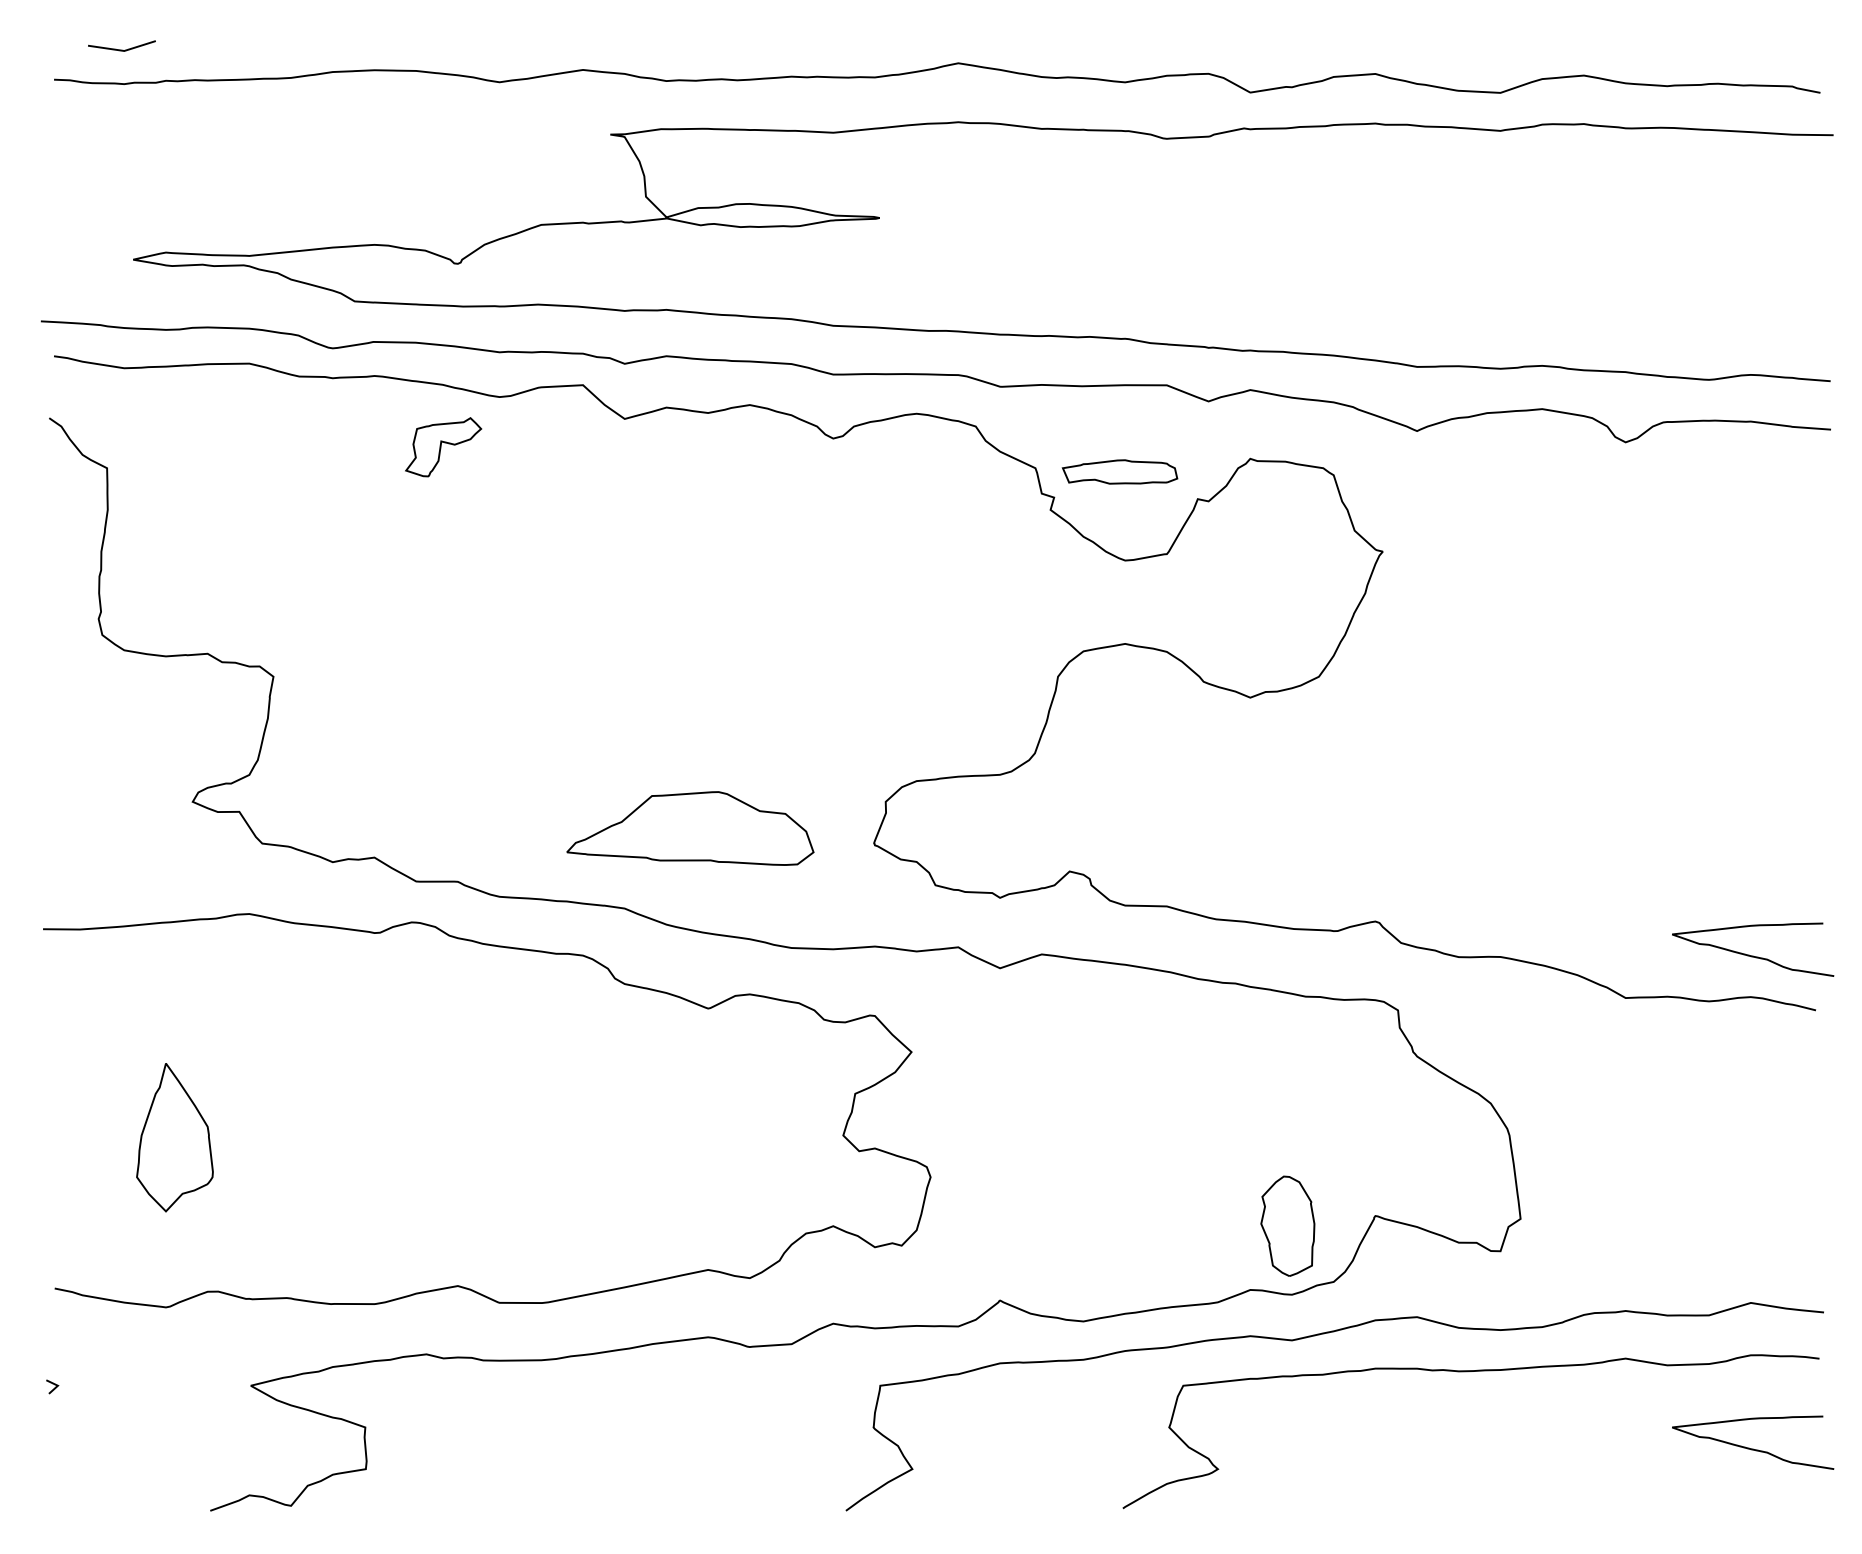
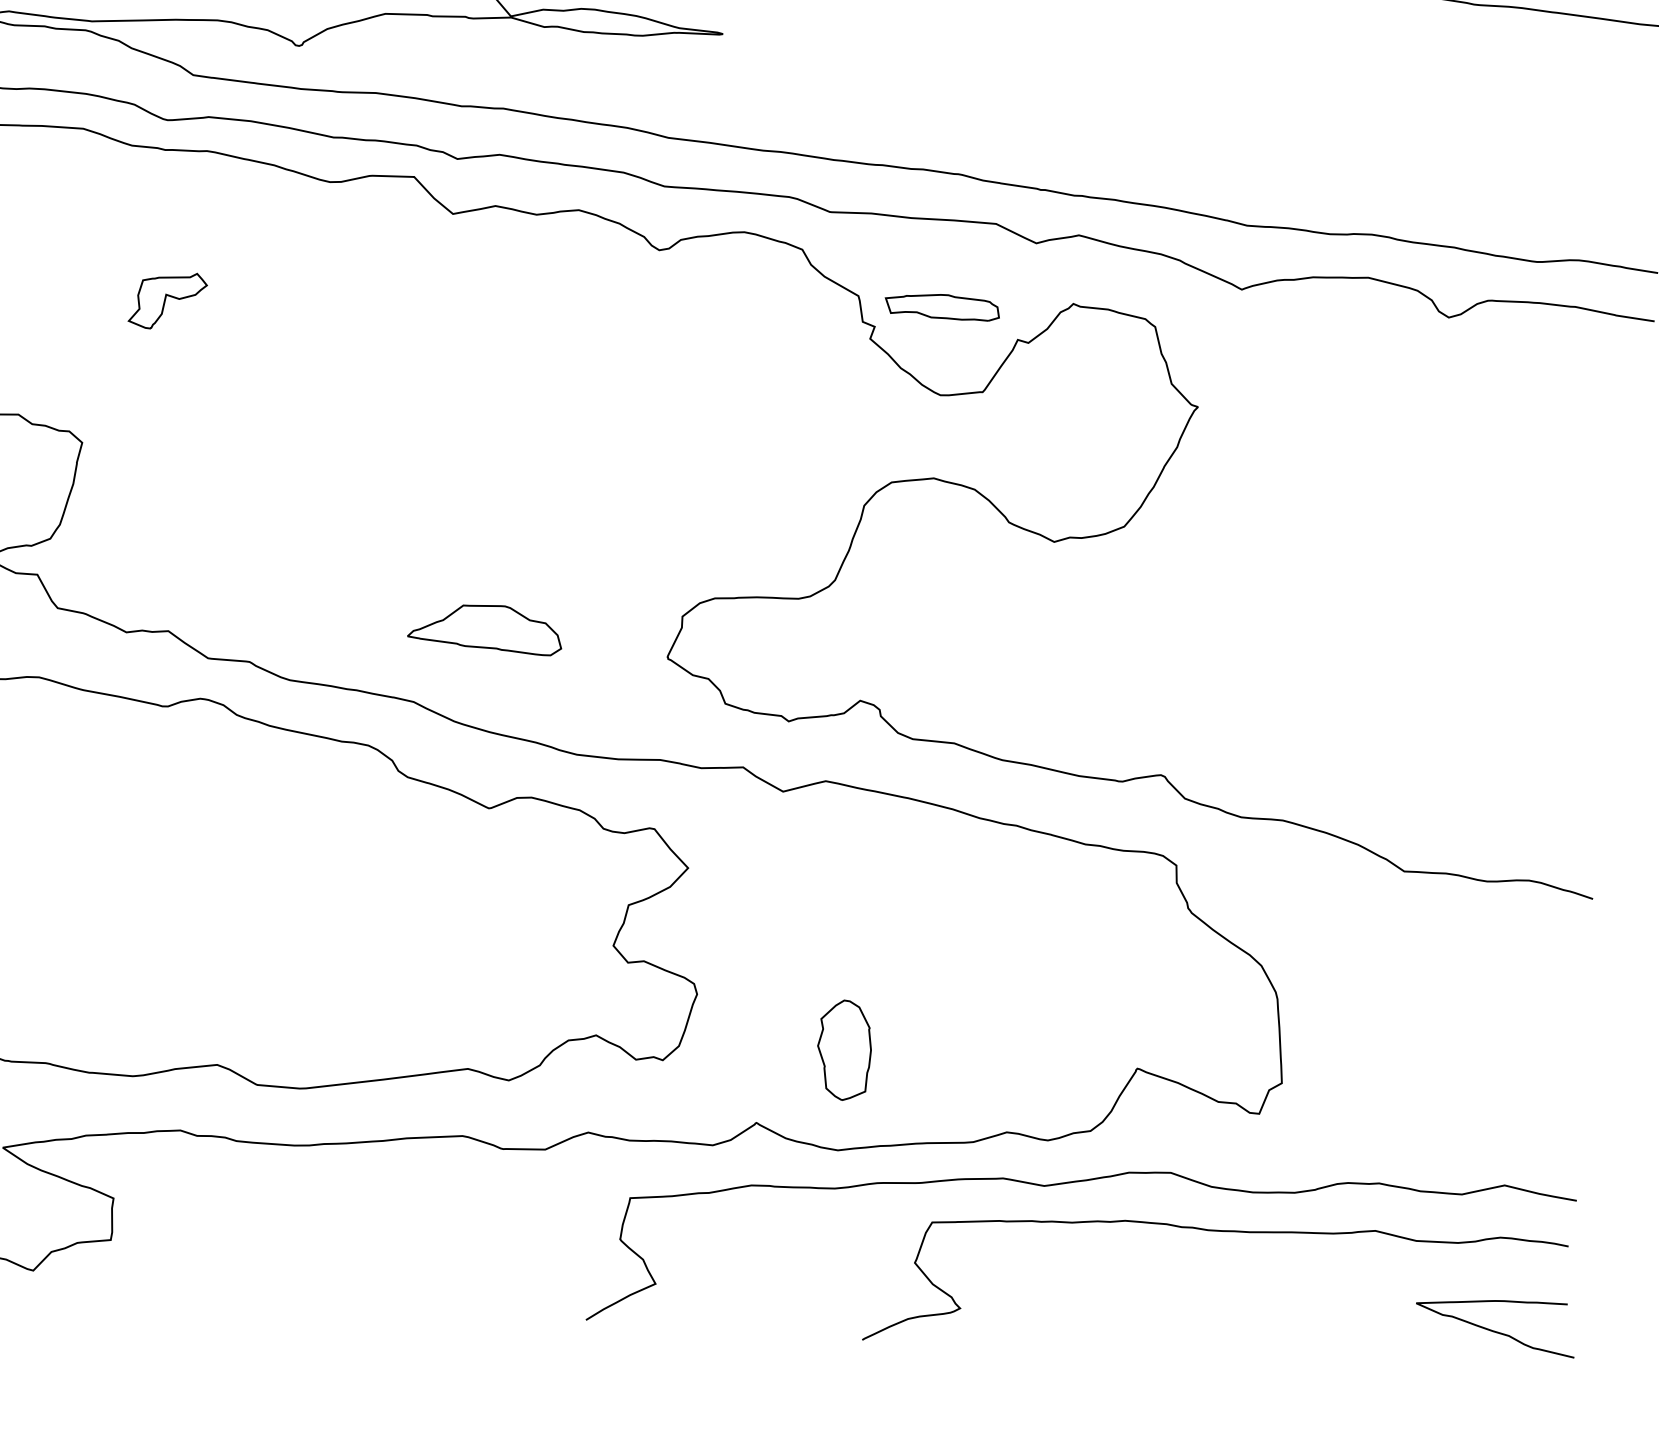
part: (443, 447) -> (167, 300), moved
part: (690, 828) -> (485, 627), size x0.62
curve: (1753, 955) -> (1535, 839), removed
part: (1287, 1225) -> (844, 1049), moved

